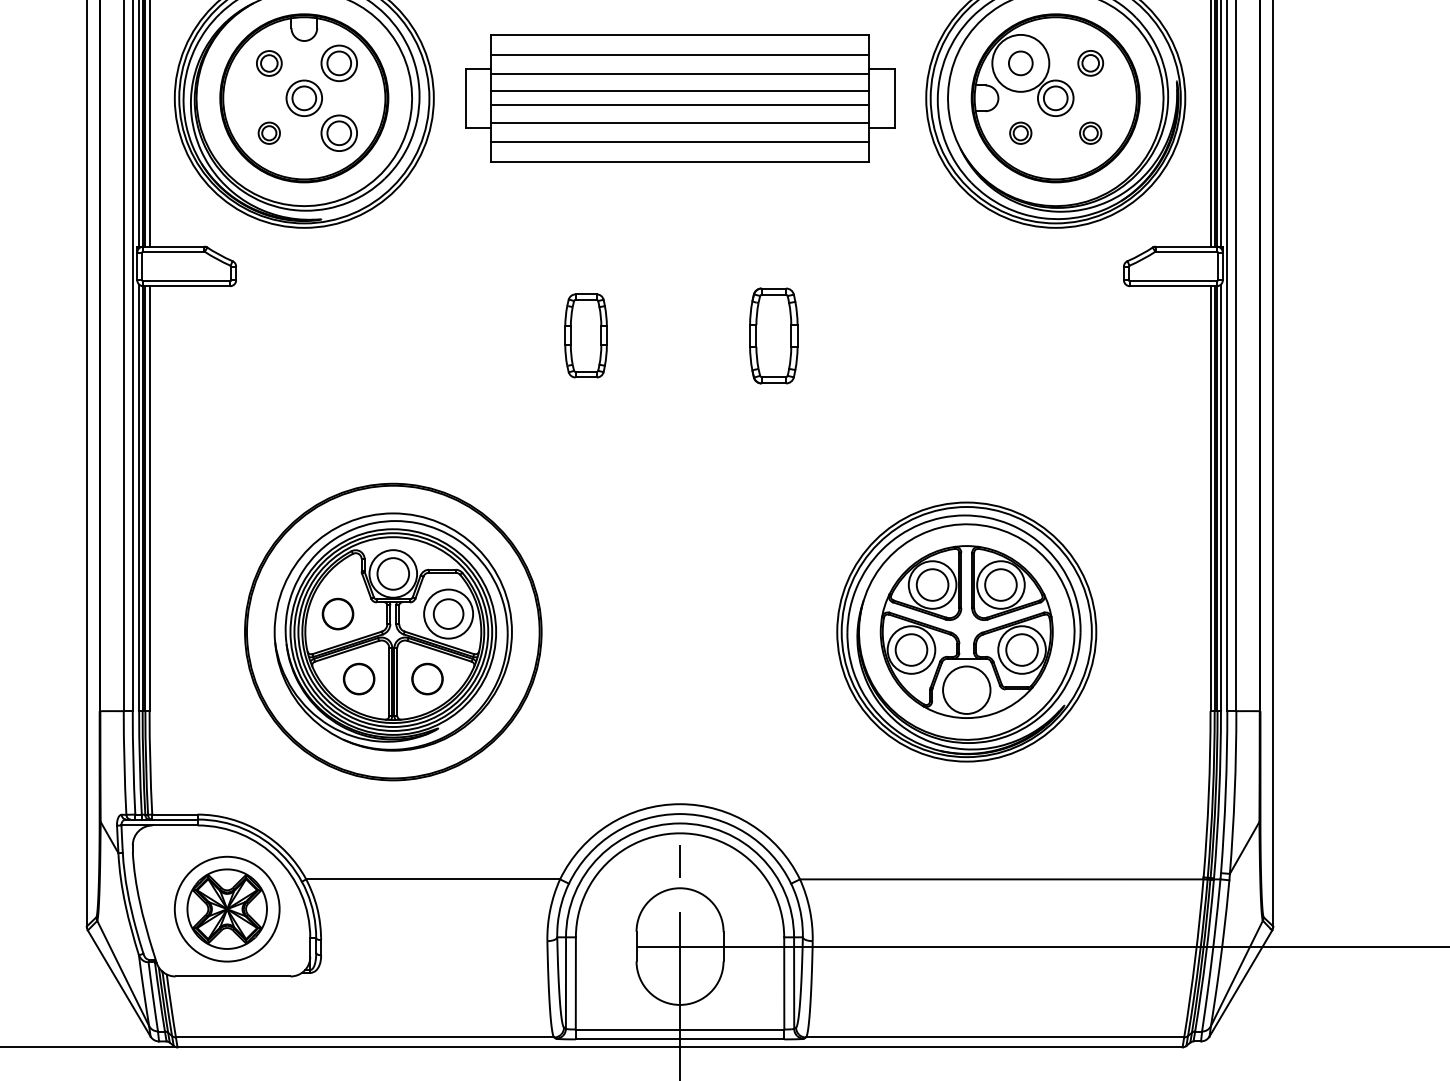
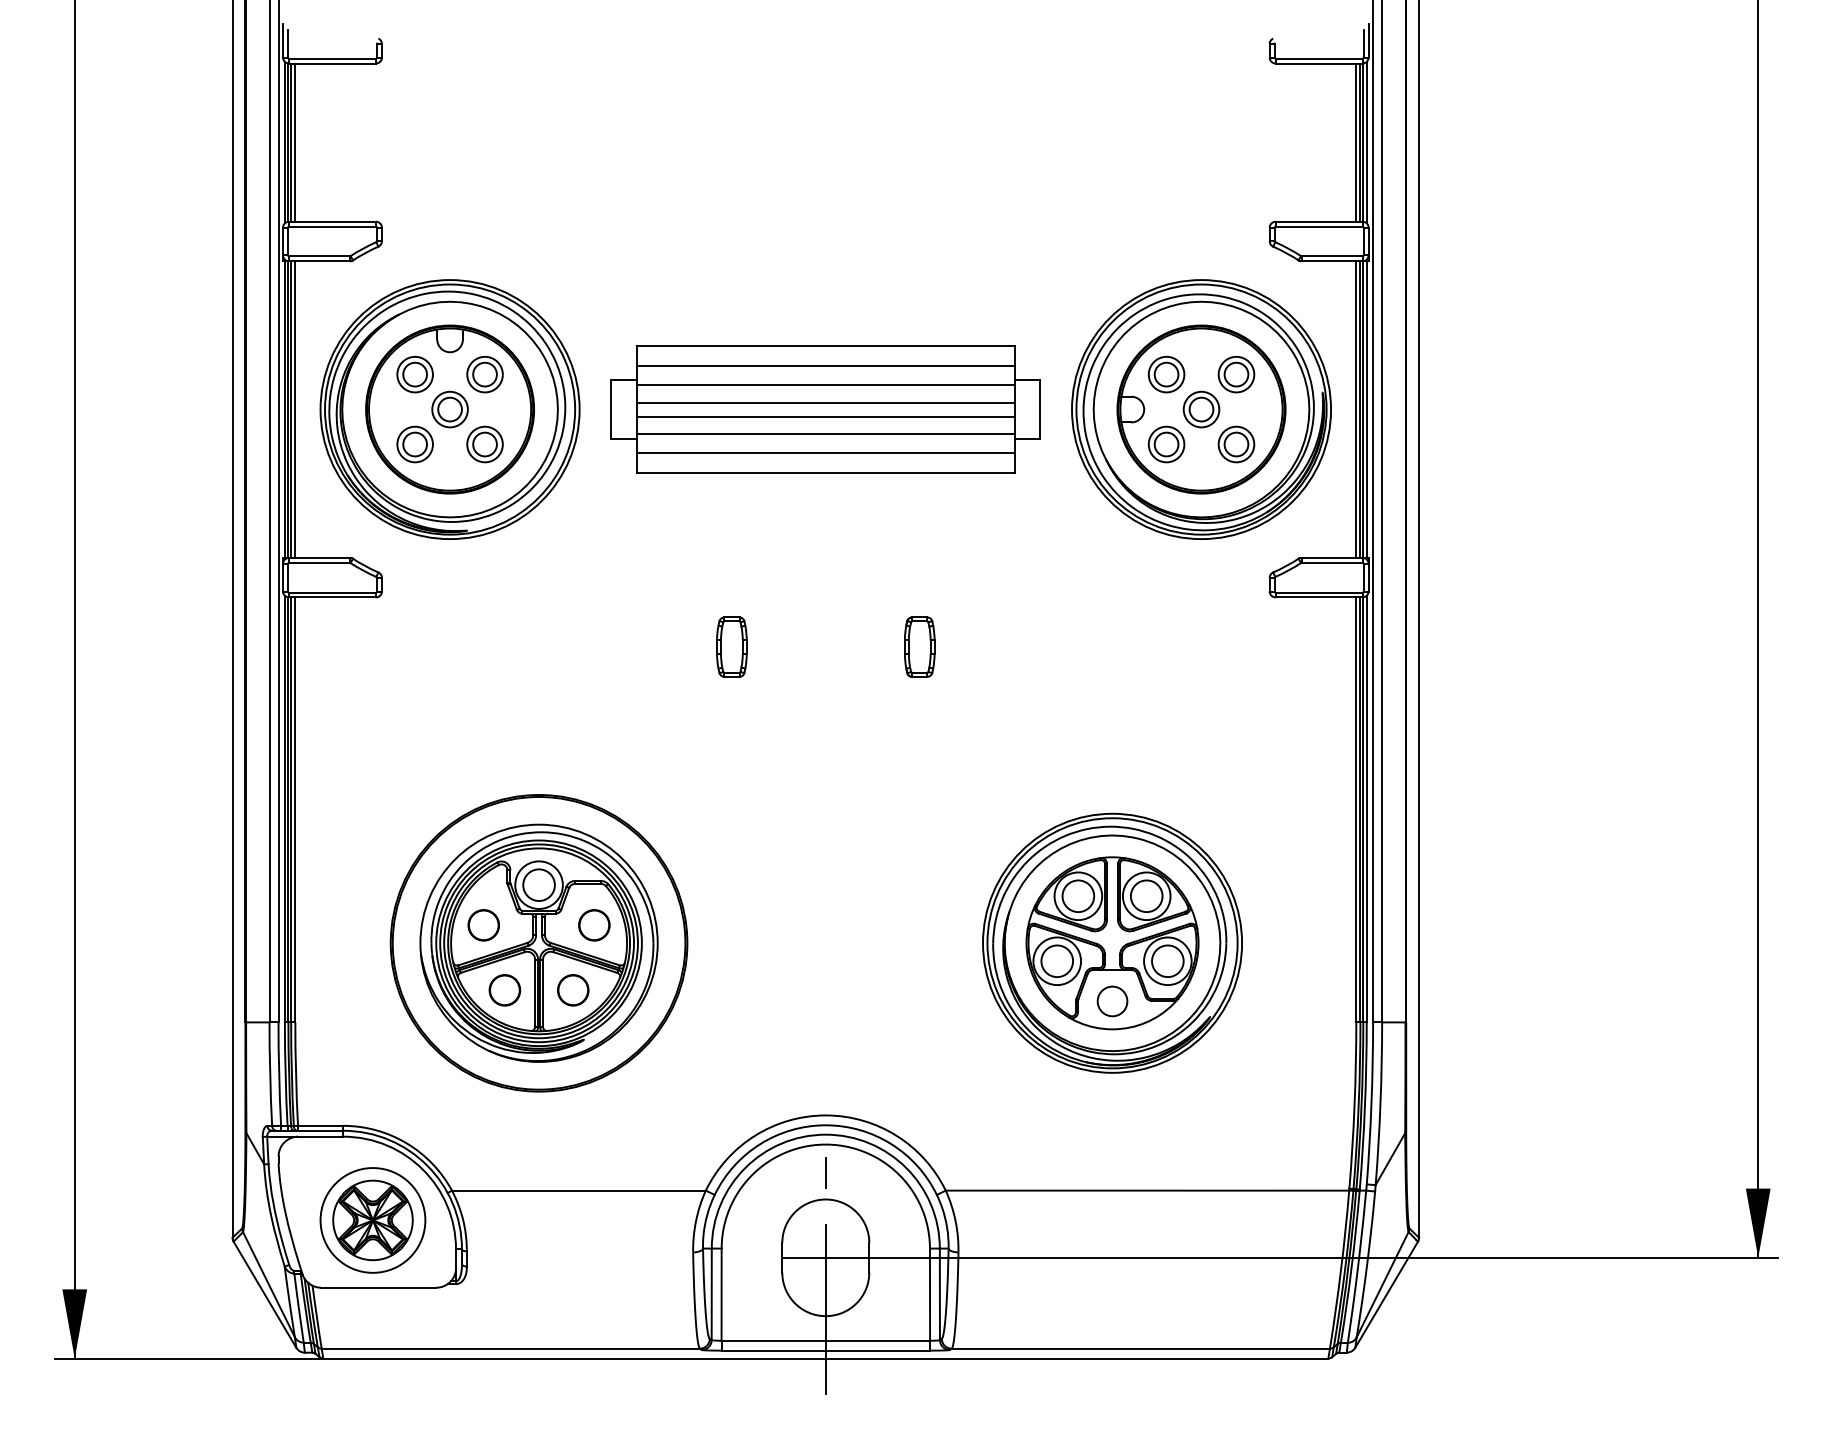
part: (268, 63) -> (414, 374), size x1.43
circle: (1020, 63) -> (1166, 374), size x0.62
part: (1090, 63) -> (1236, 374), size x1.43
part: (268, 133) -> (414, 444), size x1.67
part: (1020, 133) -> (1166, 444), size x1.67
part: (1090, 133) -> (1236, 444), size x1.67
part: (585, 335) -> (731, 646), size x0.71
part: (773, 335) -> (919, 646), size x0.62
circle: (448, 614) -> (594, 925), size x0.62
circle: (966, 690) -> (1112, 1001), size x0.62

